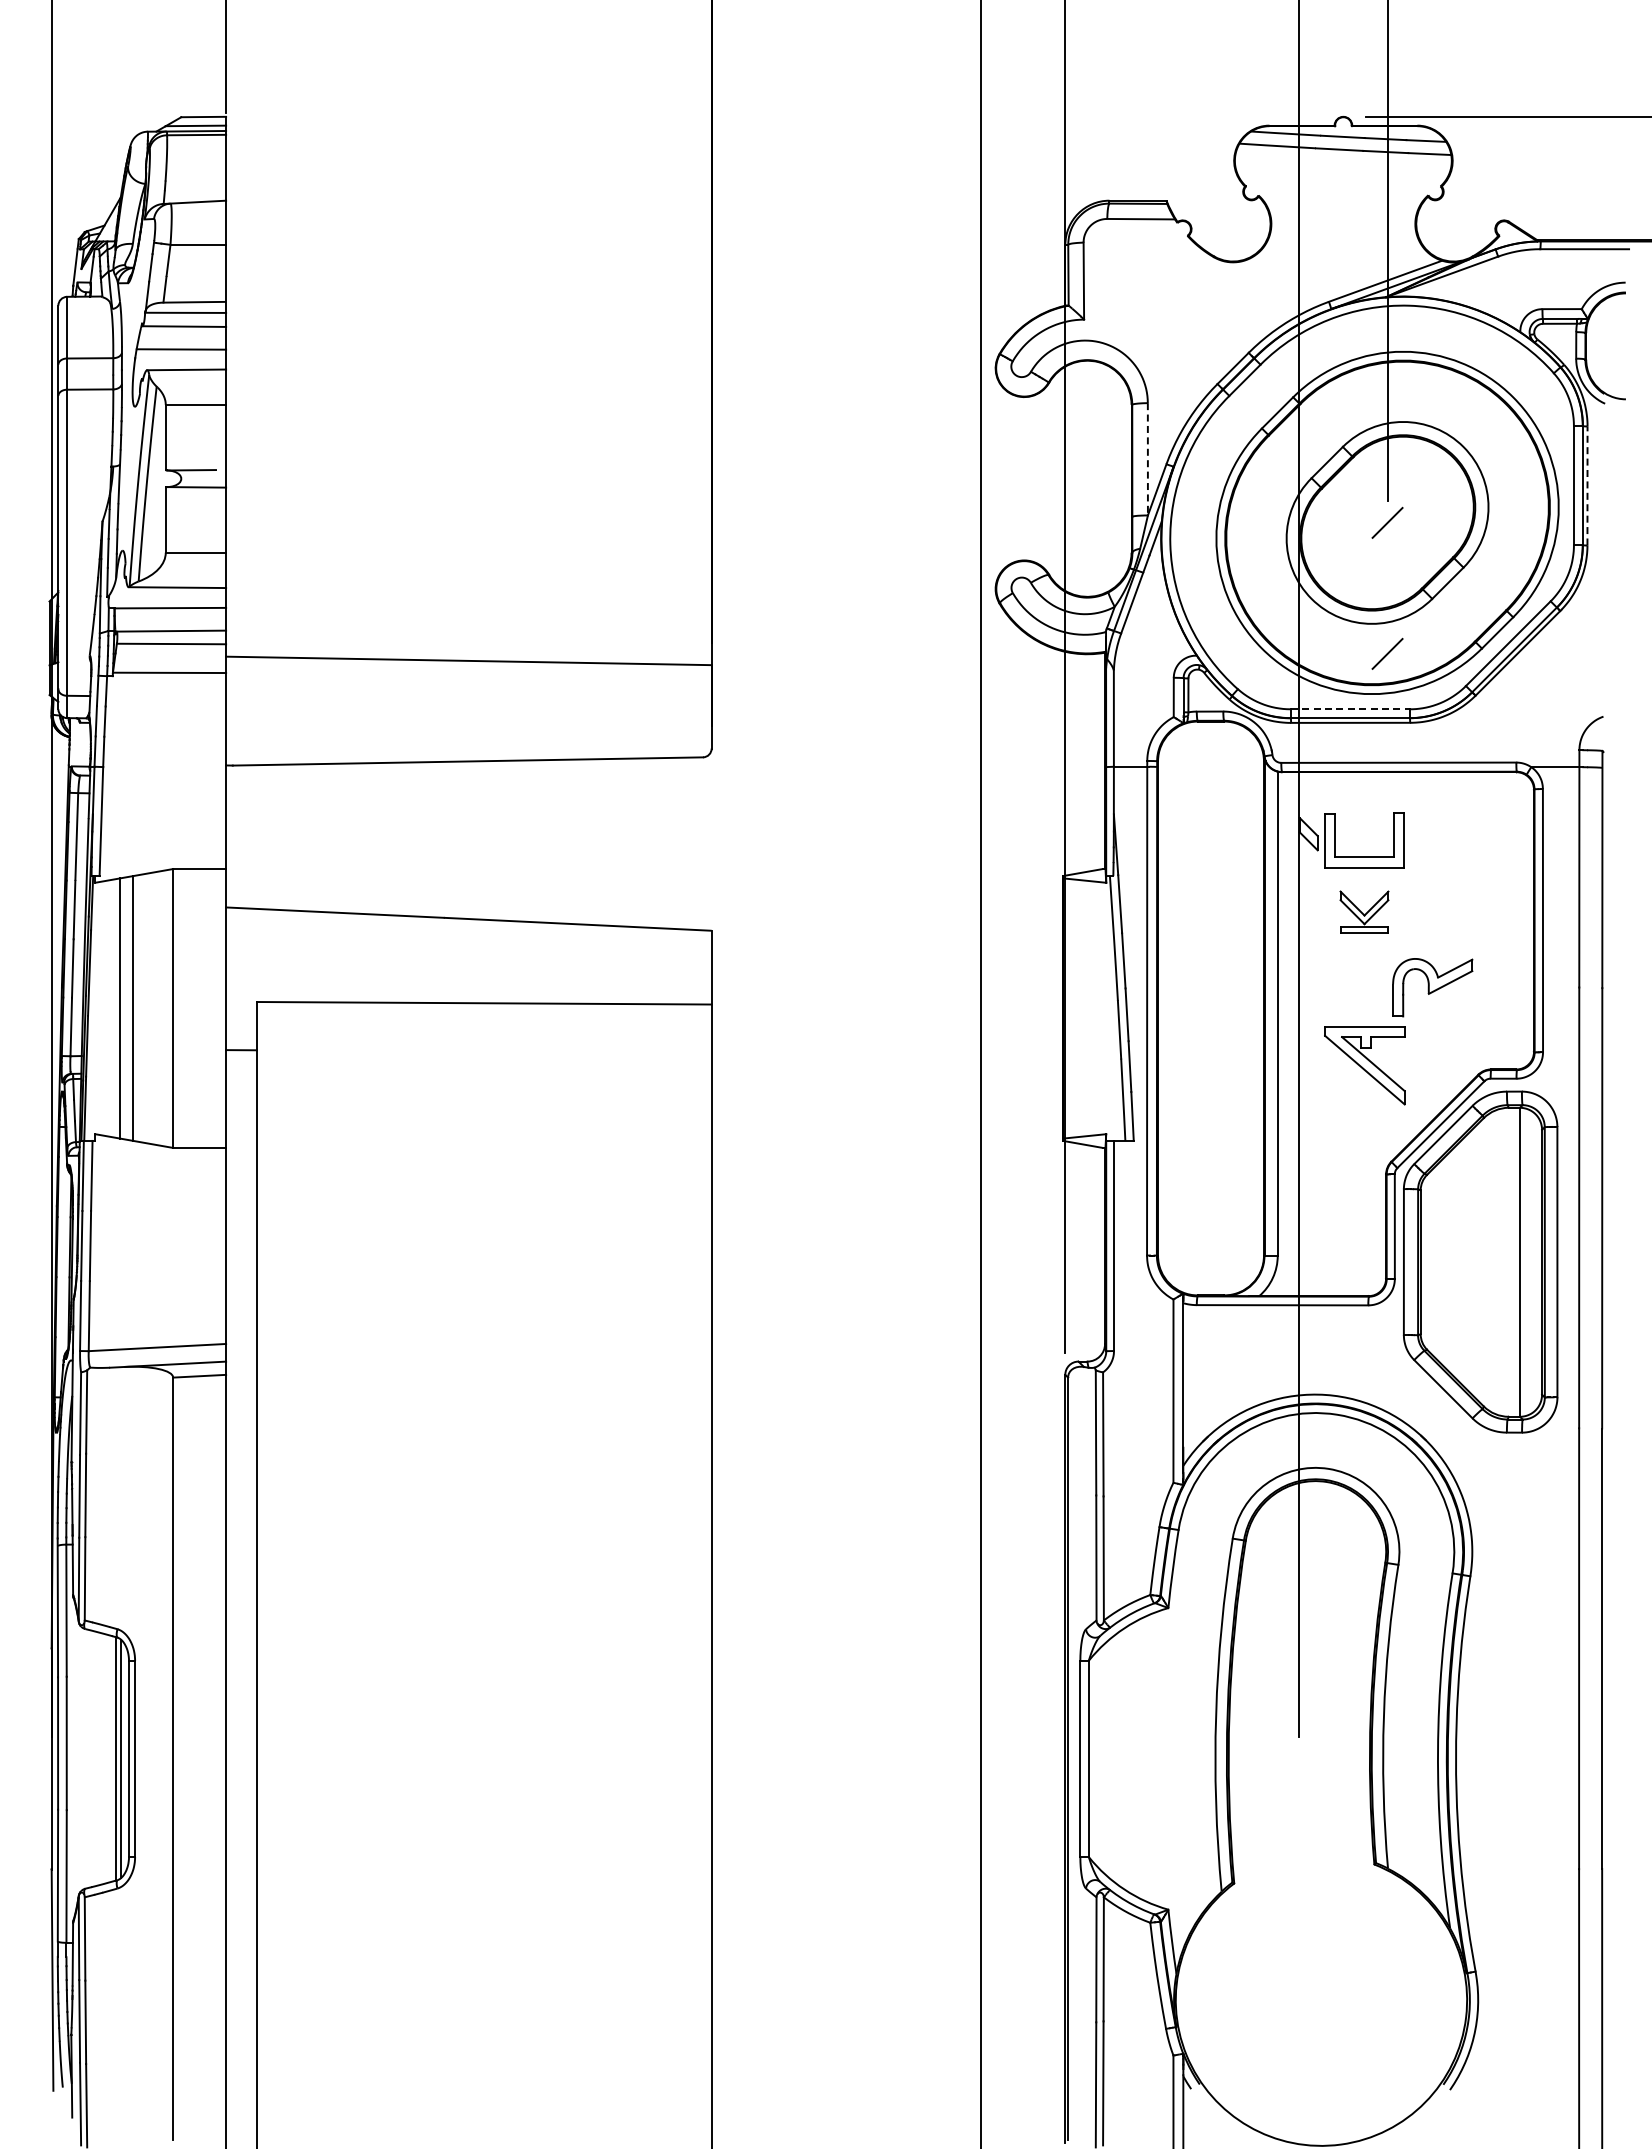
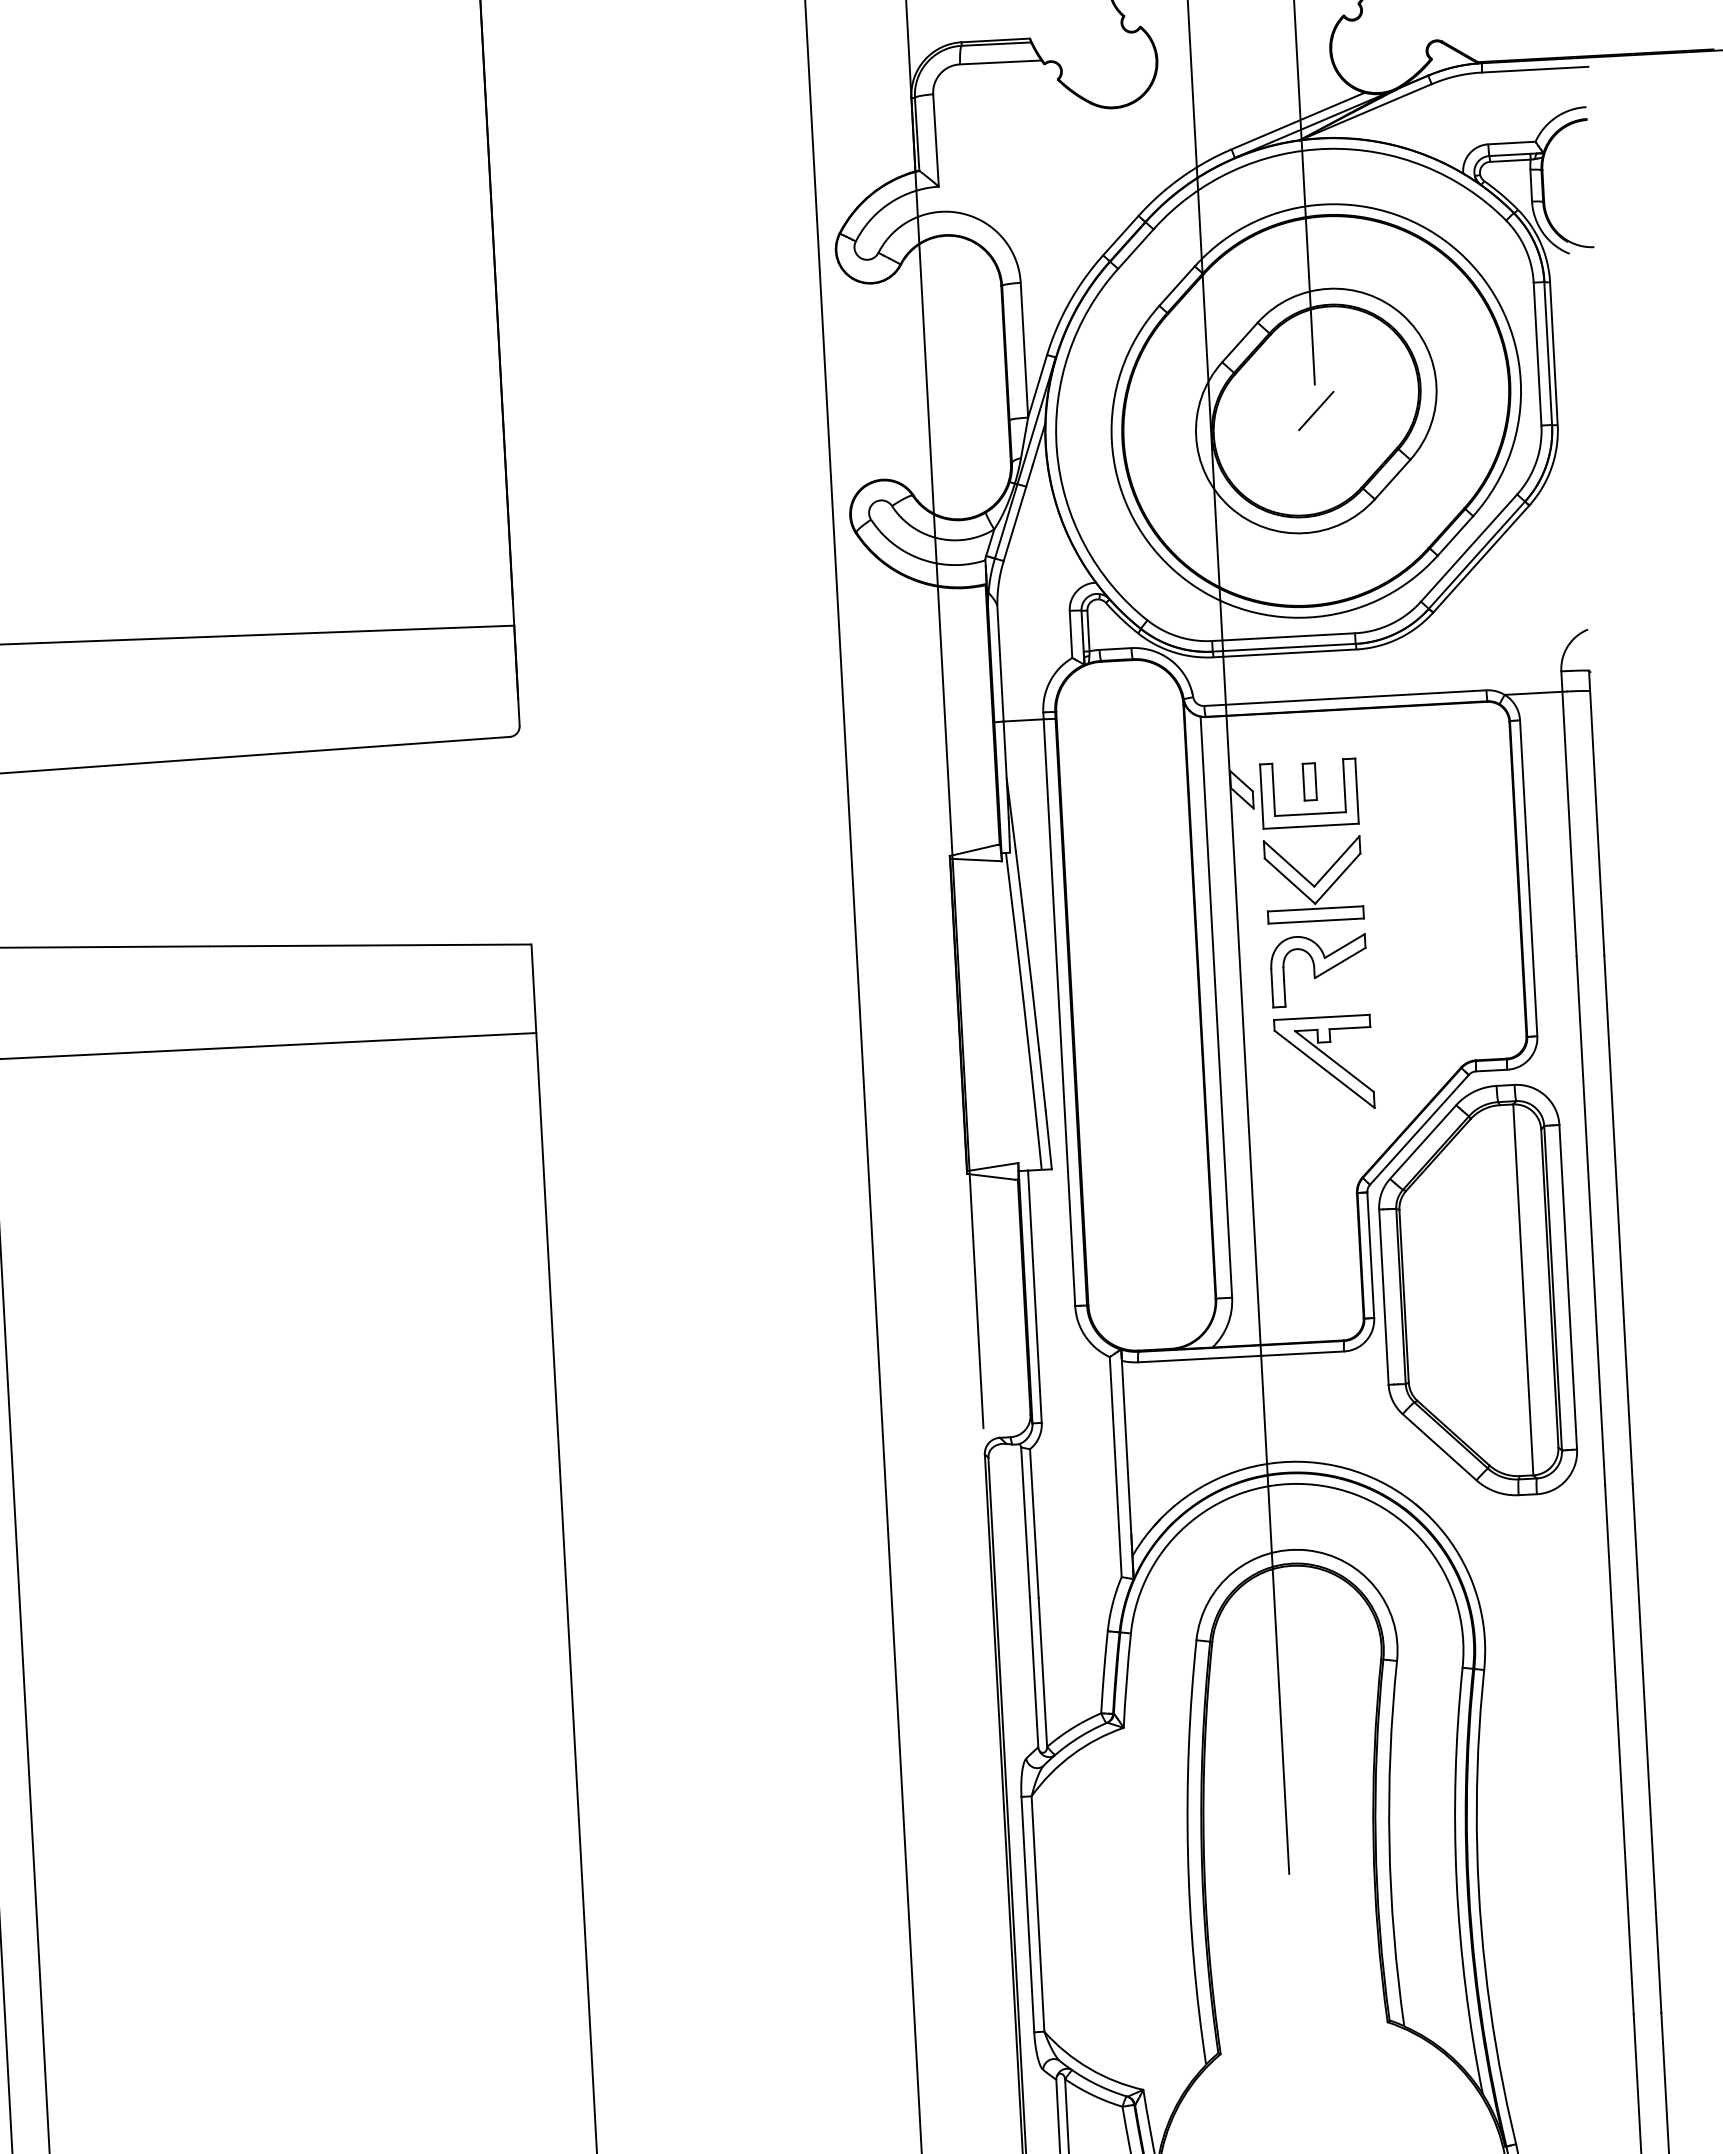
line: (1147, 459) -> (1024, 350), dashed -> solid
line: (1587, 485) -> (1553, 353), dashed -> solid
line: (1387, 653) -> (1324, 567), removed
line: (1350, 709) -> (1283, 637), dashed -> solid
part: (1365, 830) -> (1309, 781), added
part: (1364, 911) -> (1313, 878), size x1.67
part: (1432, 987) -> (1318, 970), moved

